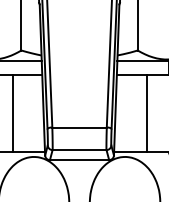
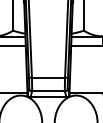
line: (12, 112) -> (7, 68), removed
line: (146, 112) -> (89, 68), removed

